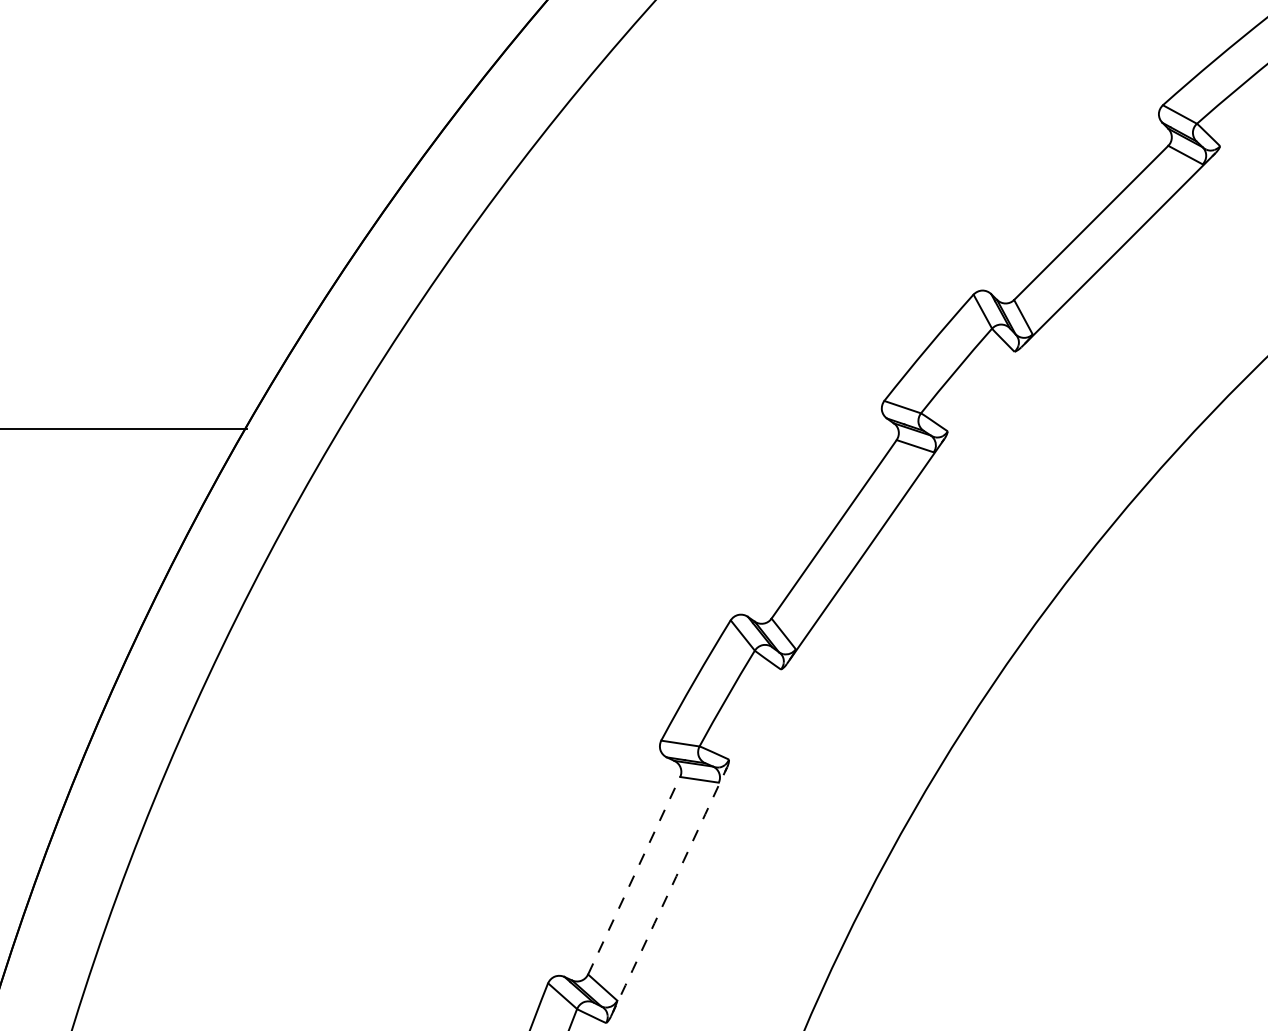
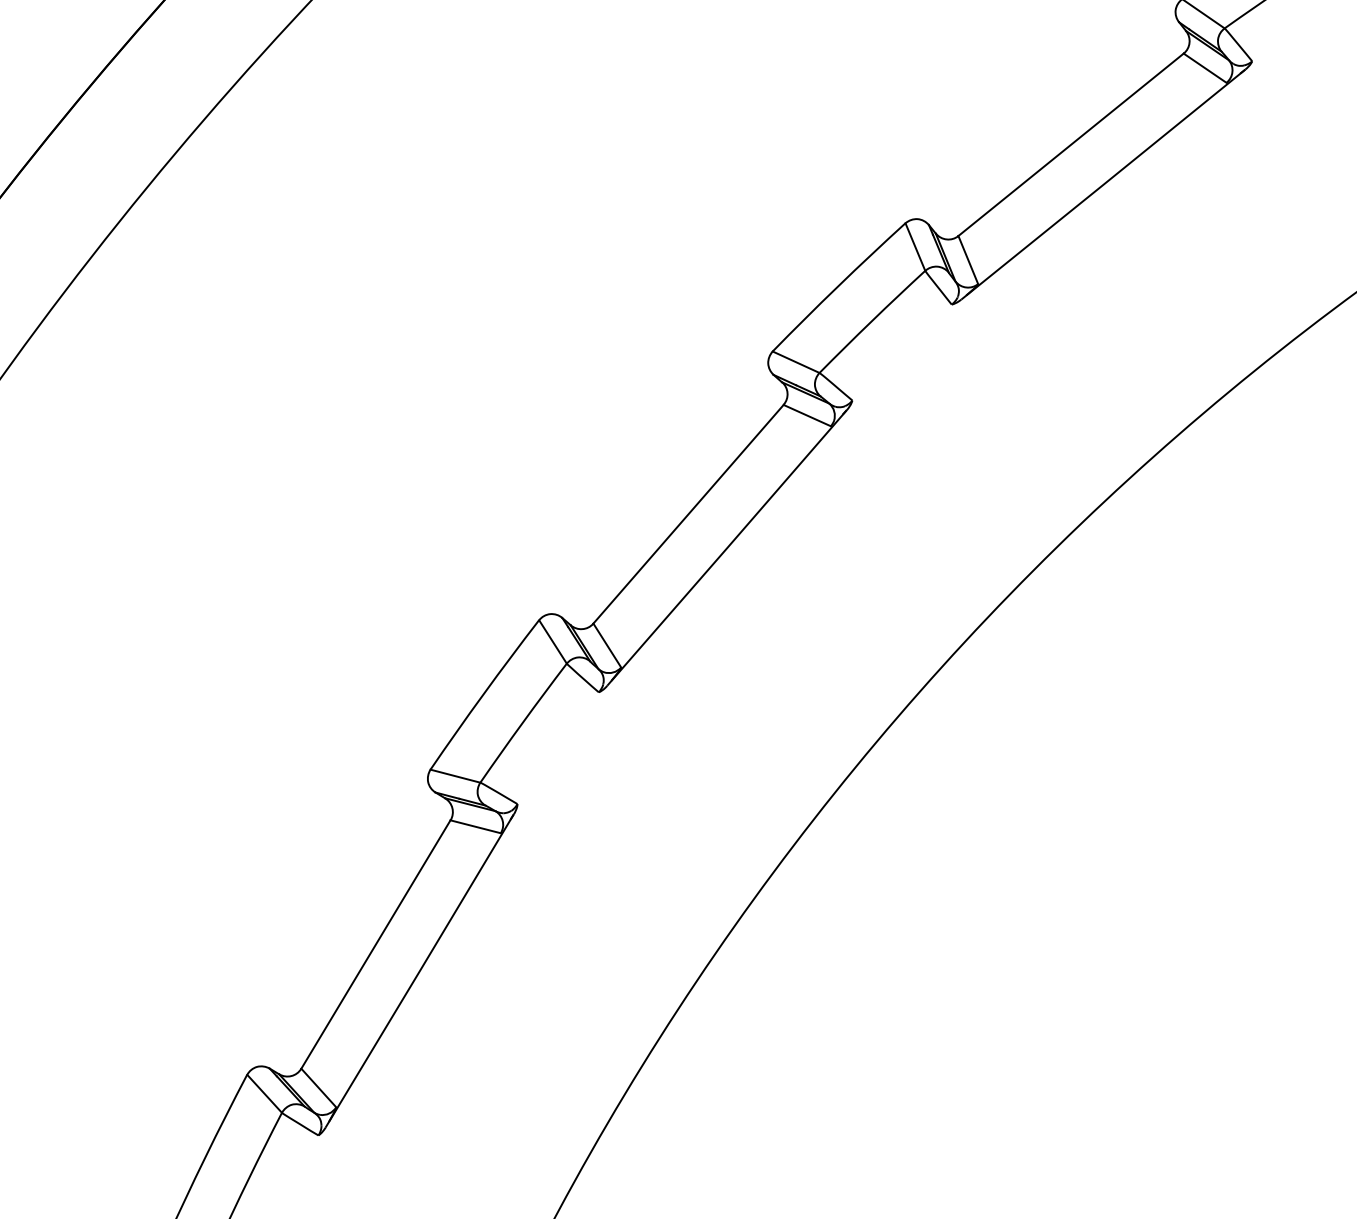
line: (634, 875) -> (376, 944), dashed -> solid
arc: (669, 892) -> (420, 971), dashed -> solid

